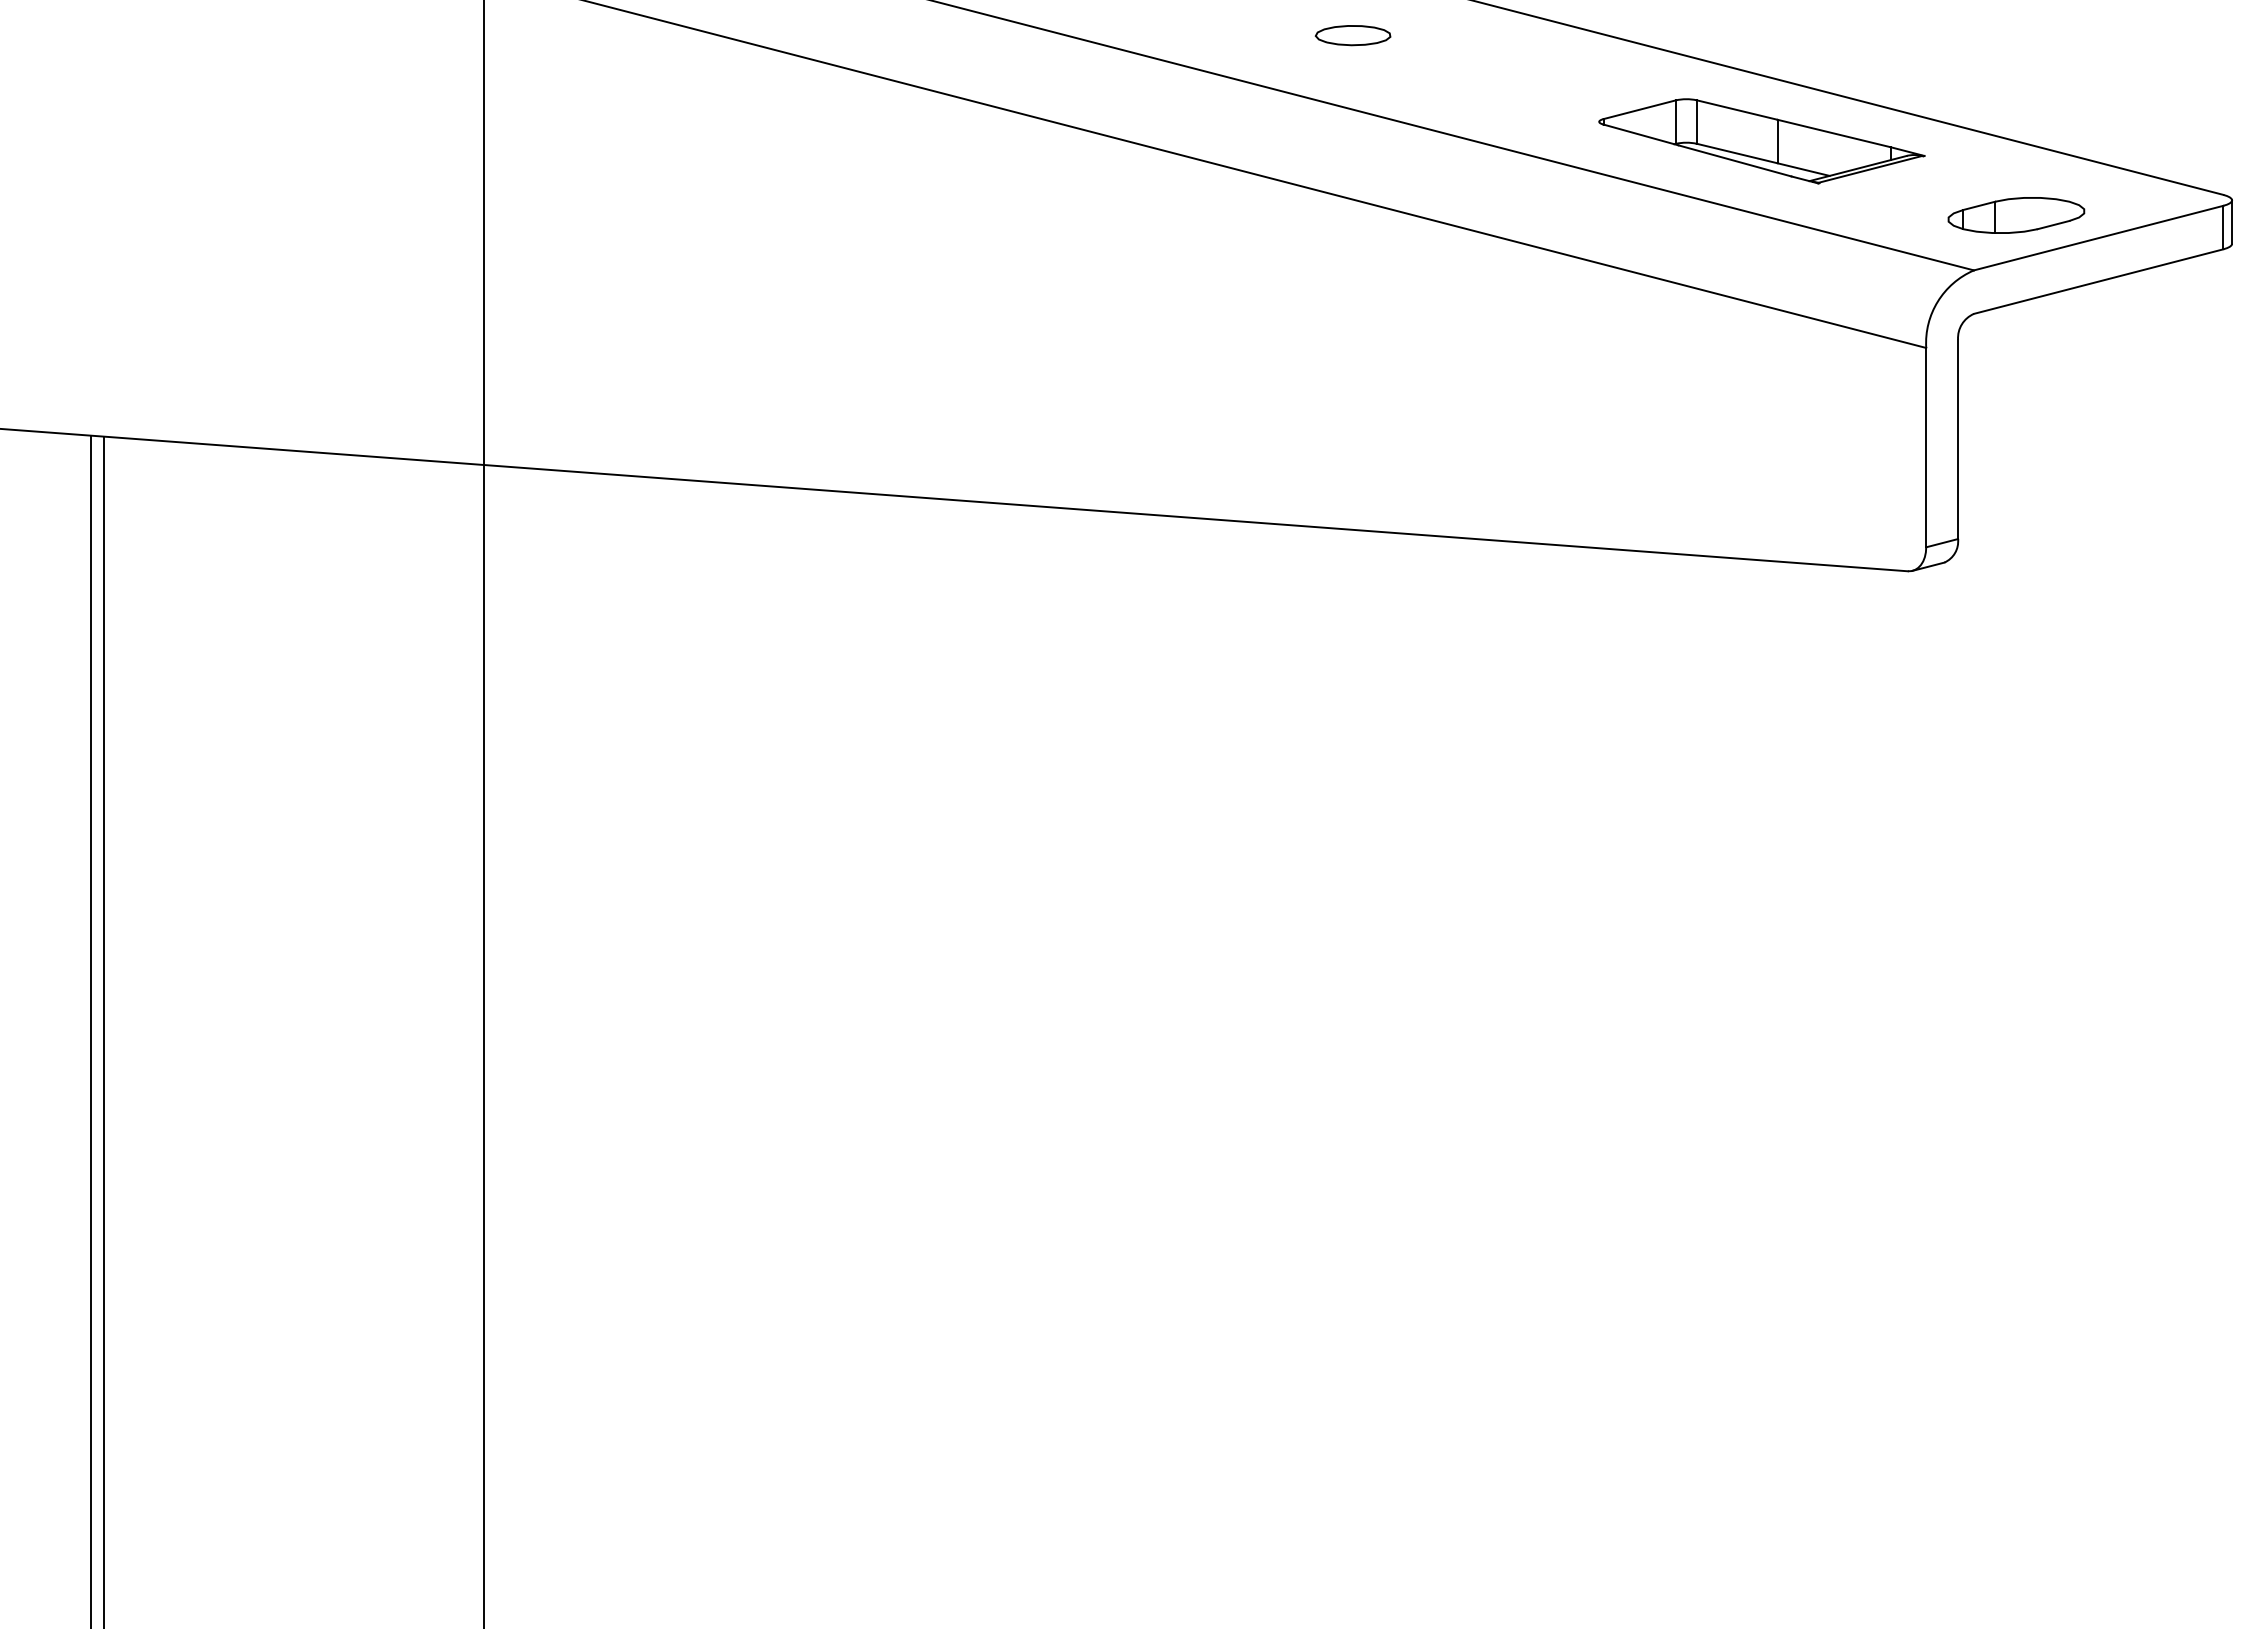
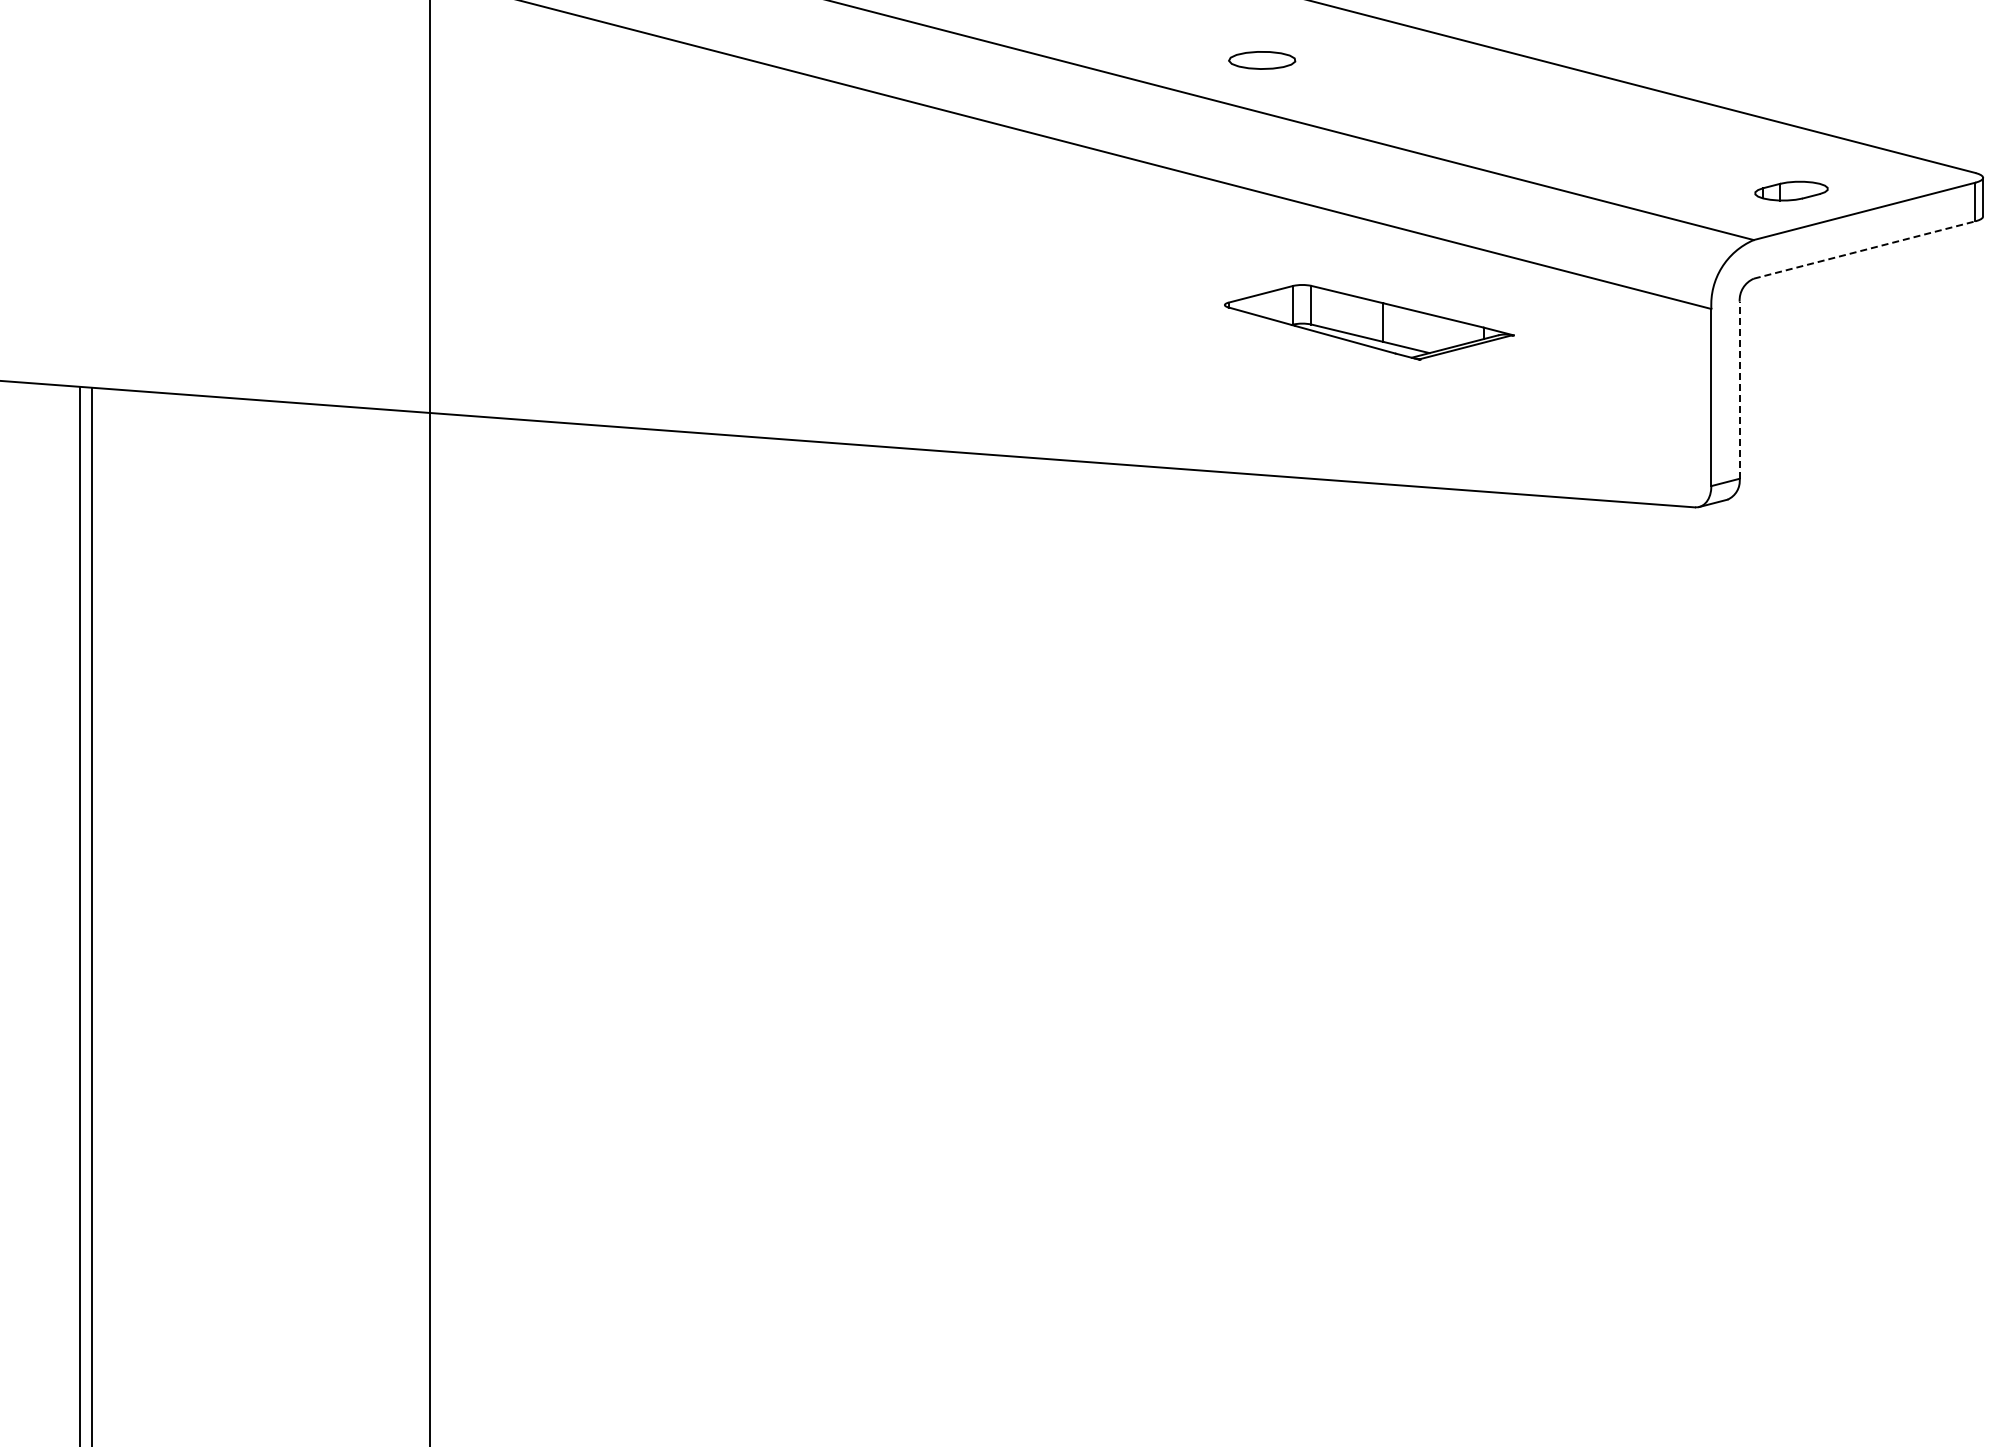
part: (1353, 35) -> (1262, 60), moved
part: (1762, 141) -> (1369, 322), moved
part: (2016, 214) -> (1791, 190), size x0.6
line: (2099, 281) -> (1865, 249), solid -> dashed
line: (1957, 439) -> (1739, 390), solid -> dashed

